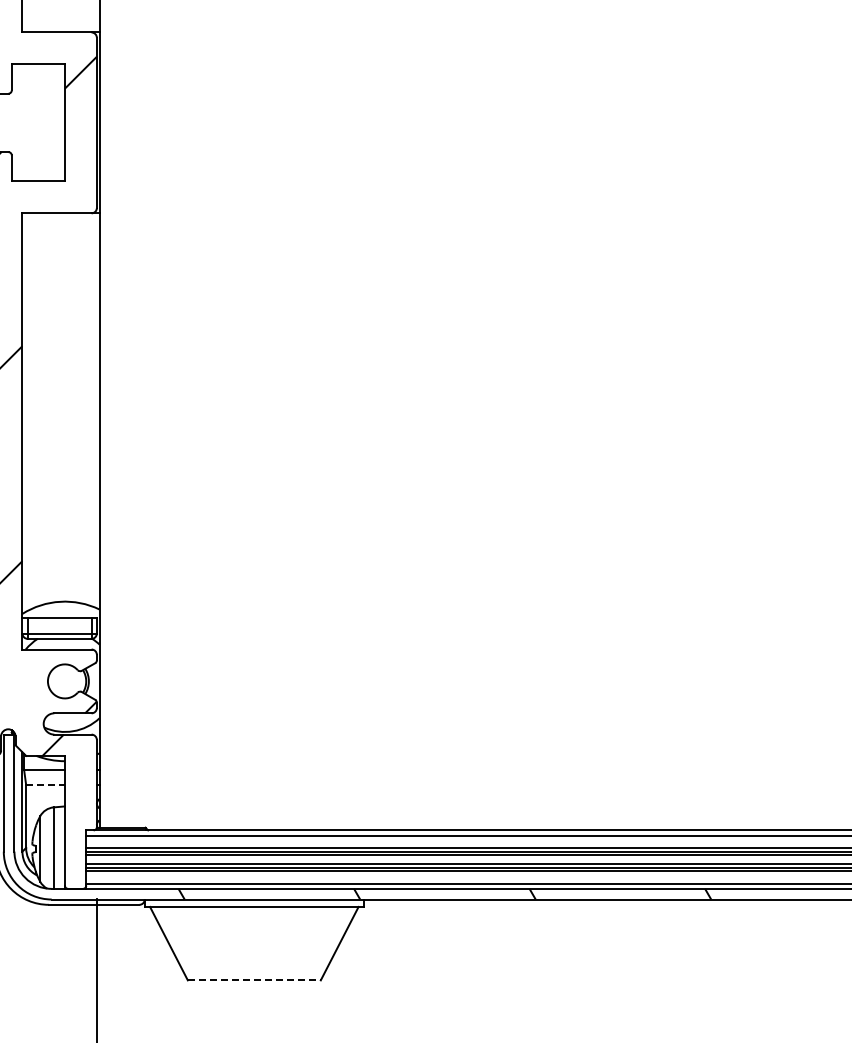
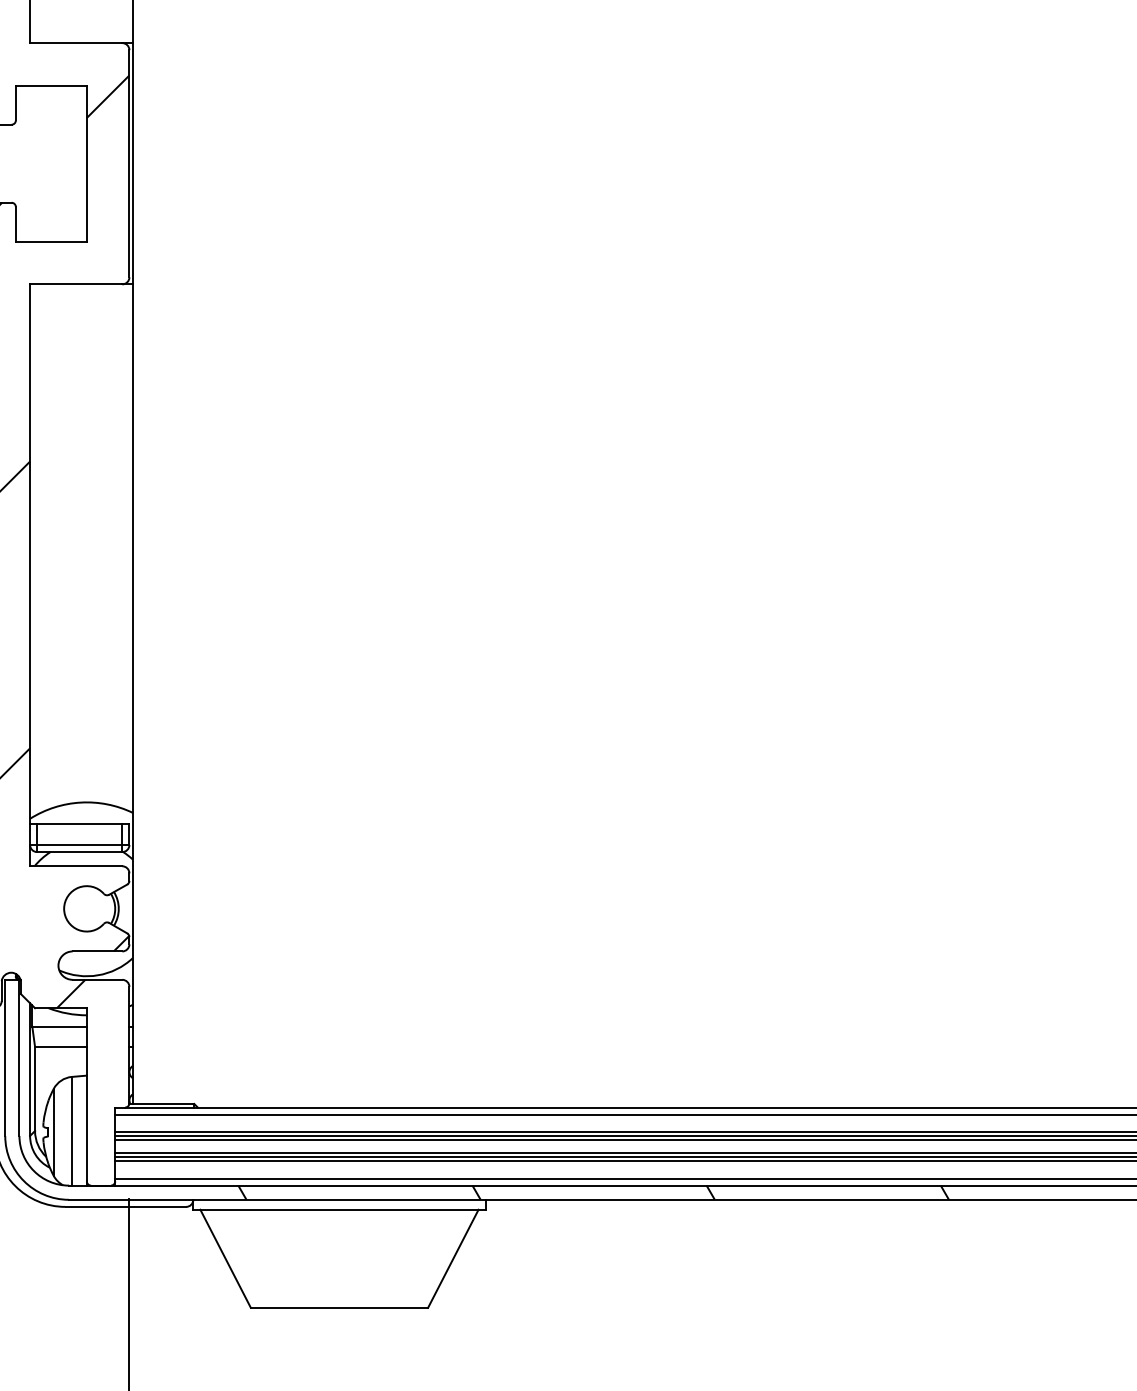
line: (46, 784) -> (62, 1046), dashed -> solid
line: (254, 980) -> (339, 1307), dashed -> solid

